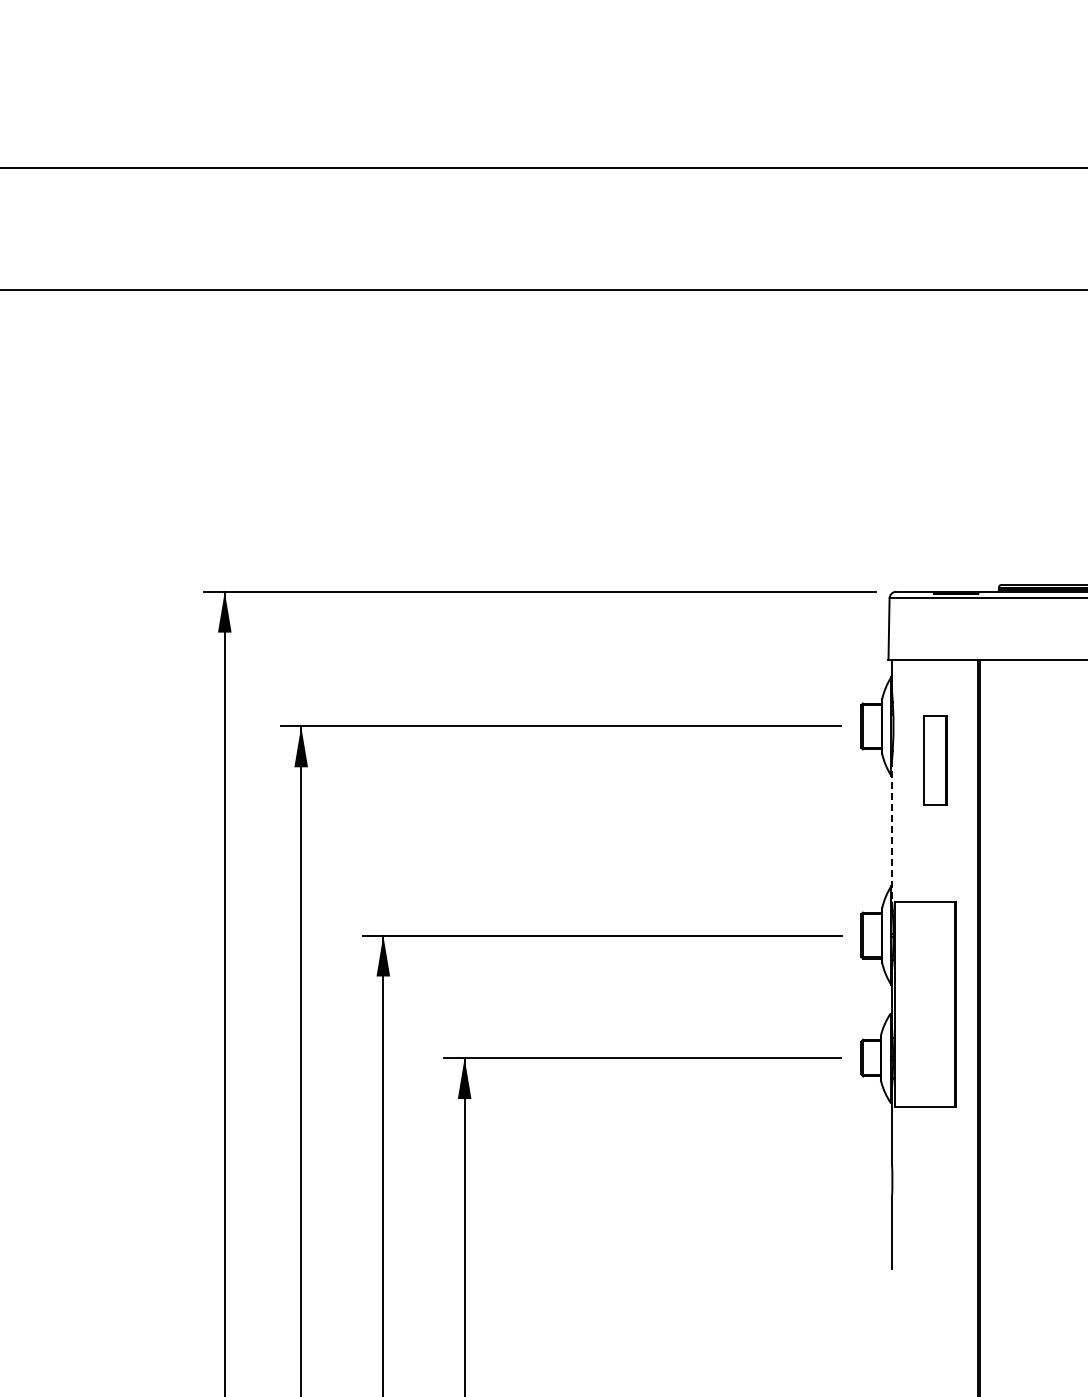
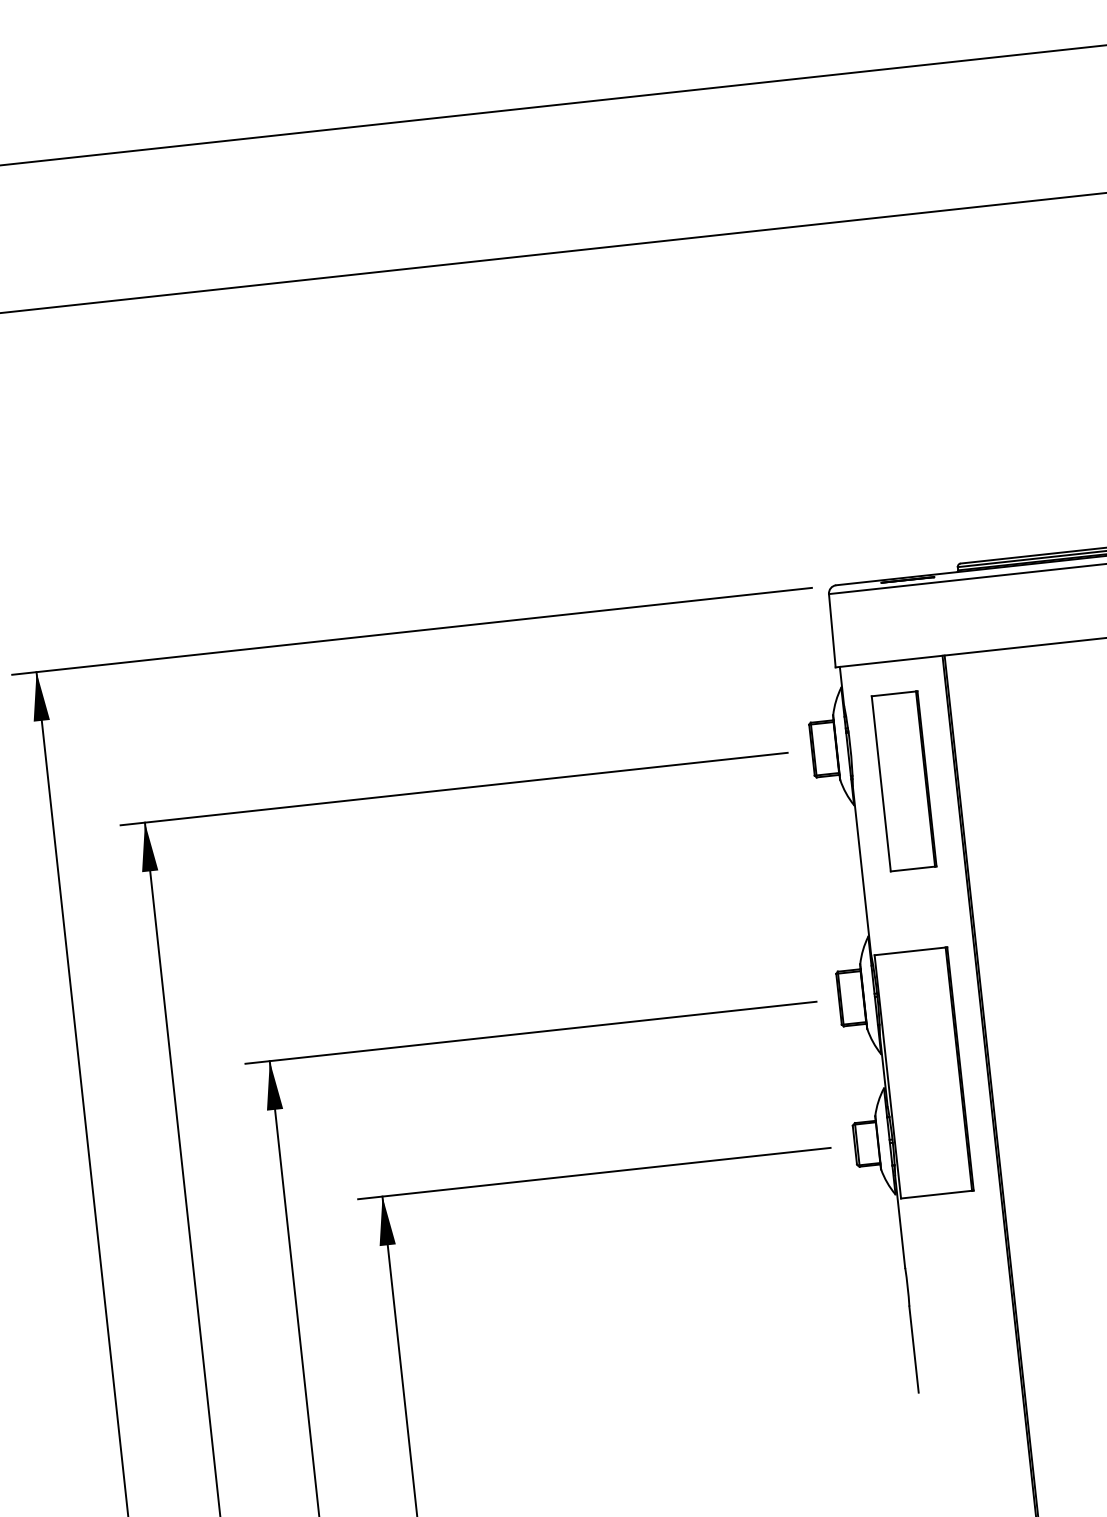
part: (934, 760) -> (903, 781), size x1.67
line: (892, 830) -> (862, 870), dashed -> solid

